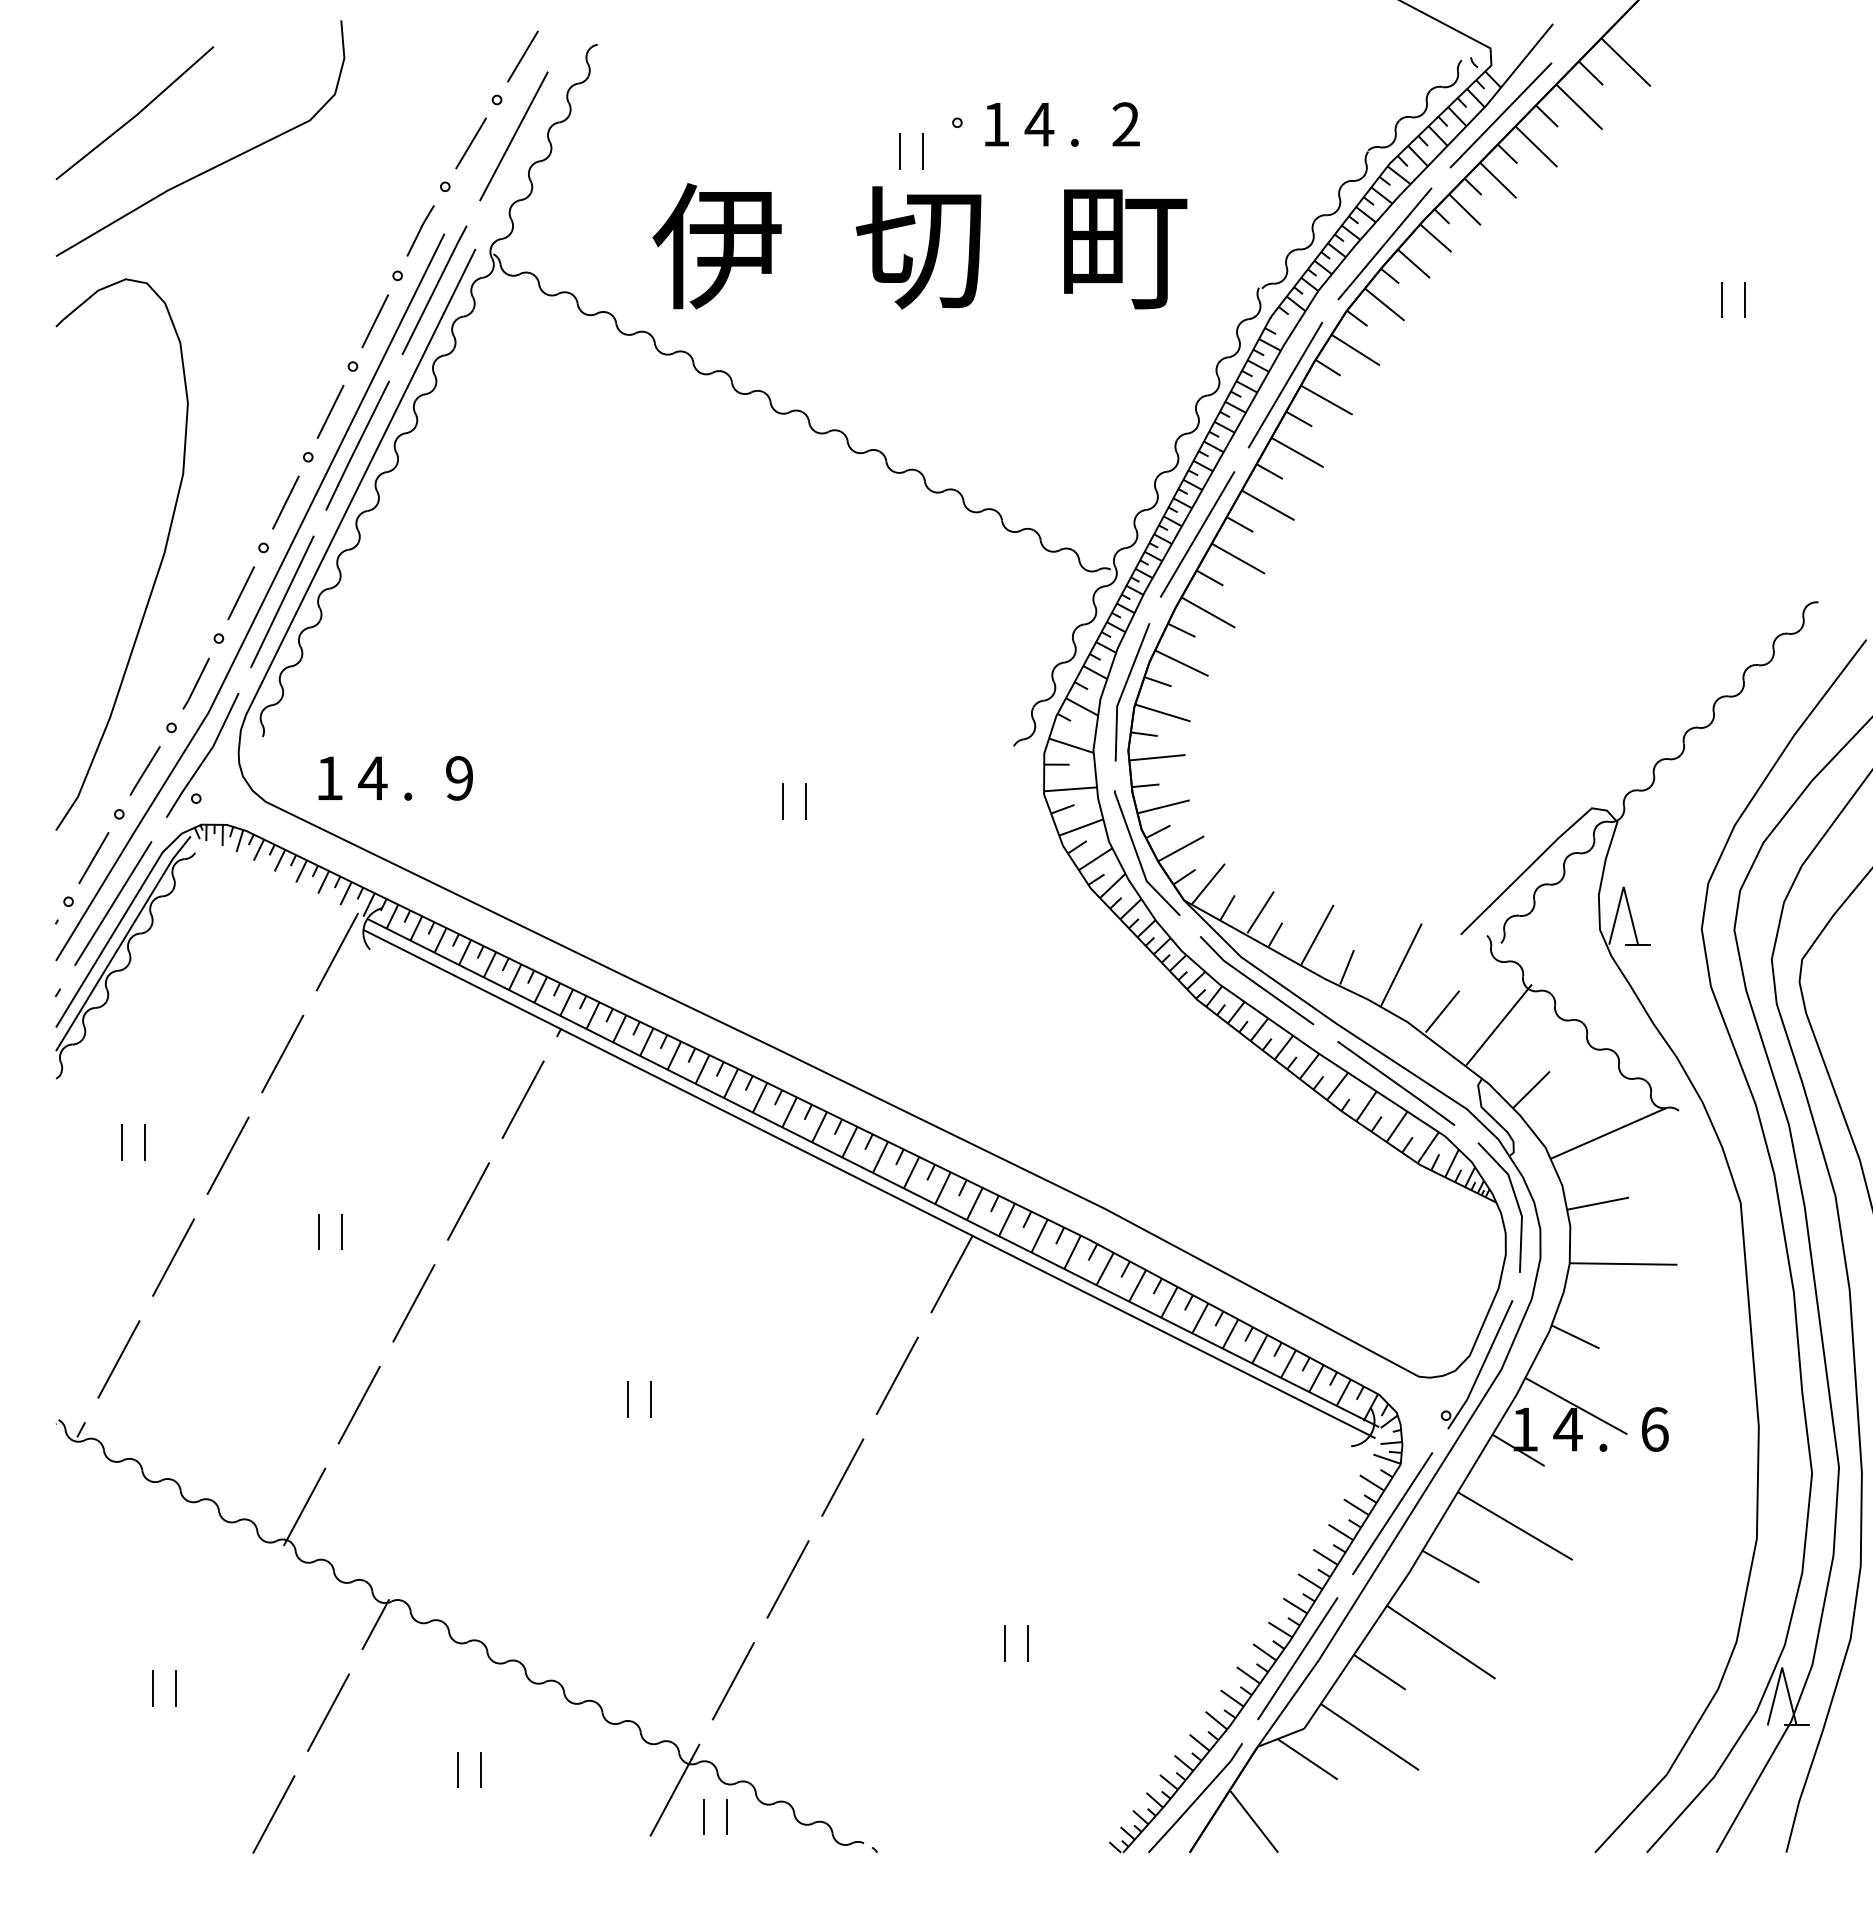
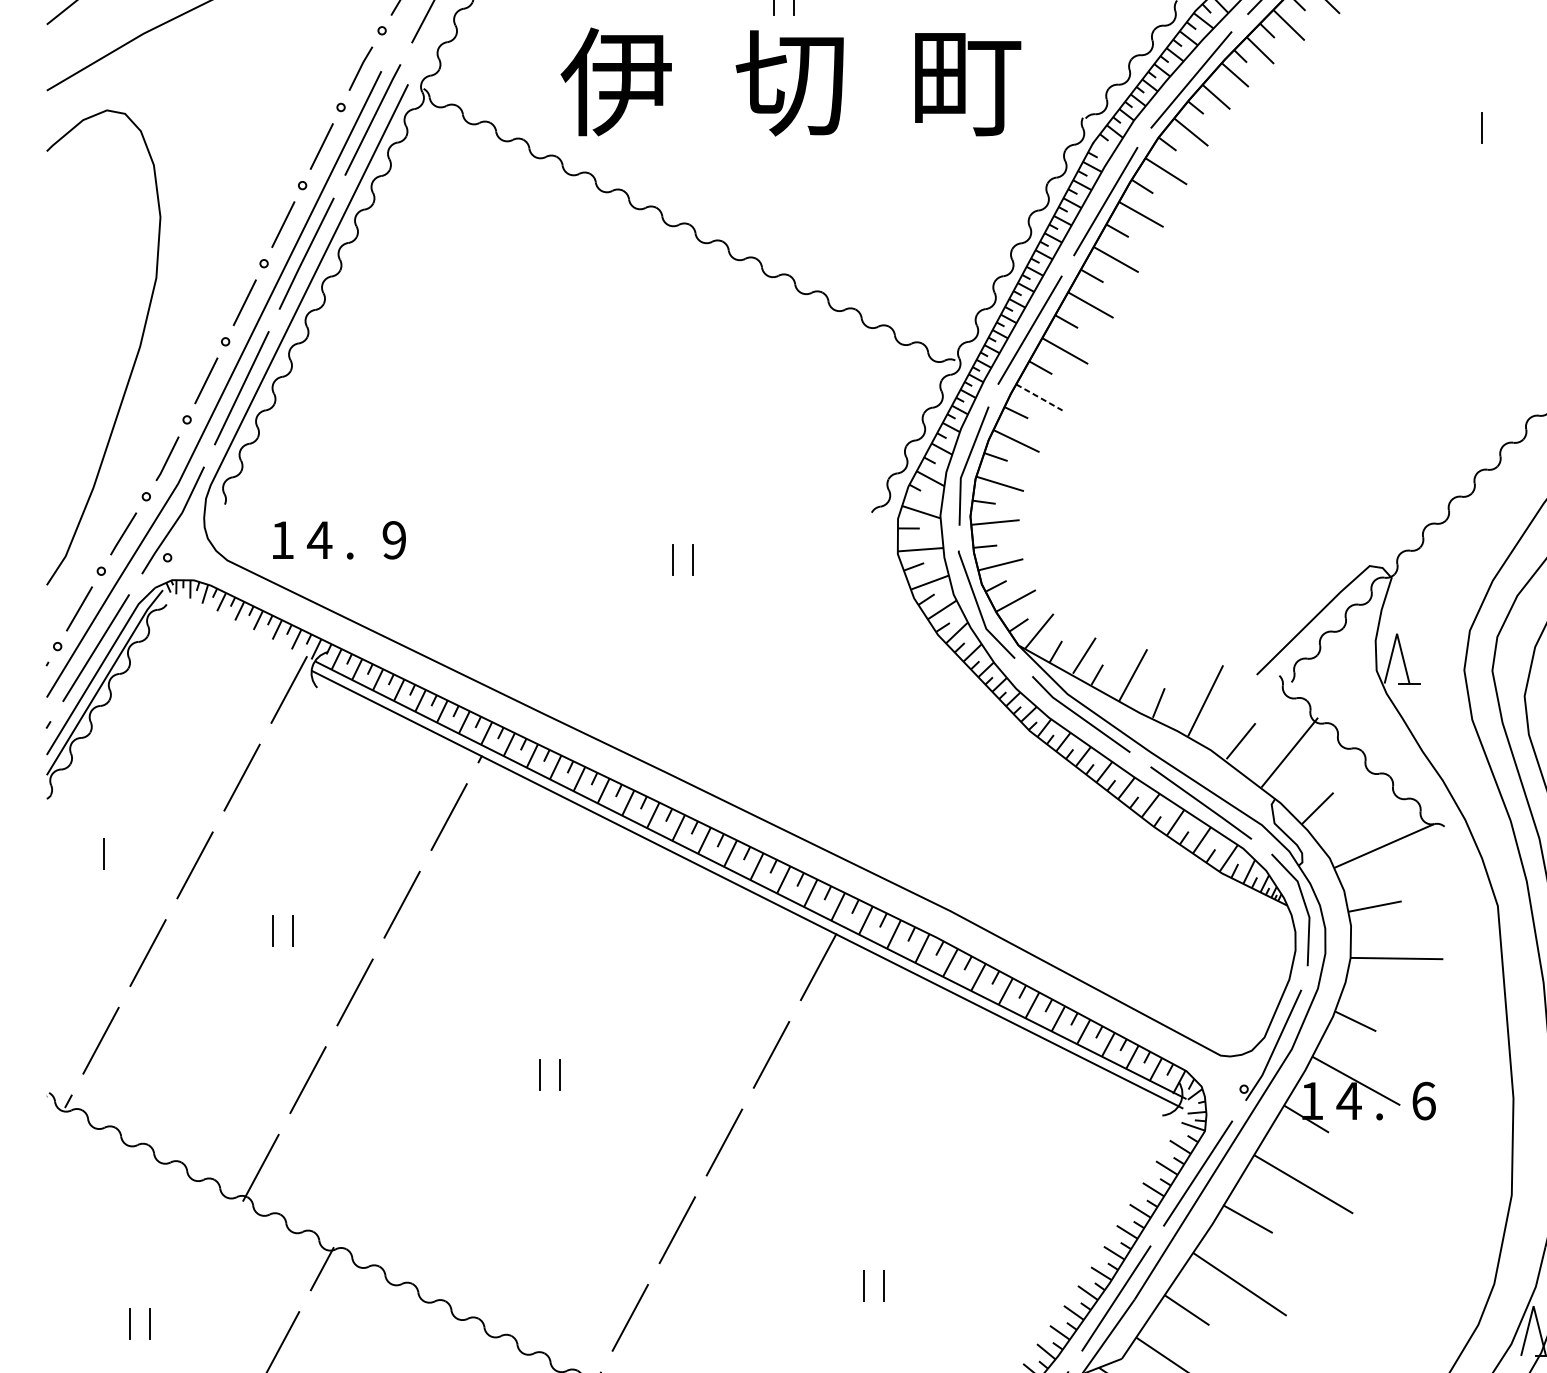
line: (1744, 299) -> (1501, 127), removed
line: (1208, 612) -> (1039, 397), solid -> dashed
line: (145, 1141) -> (123, 853), removed

